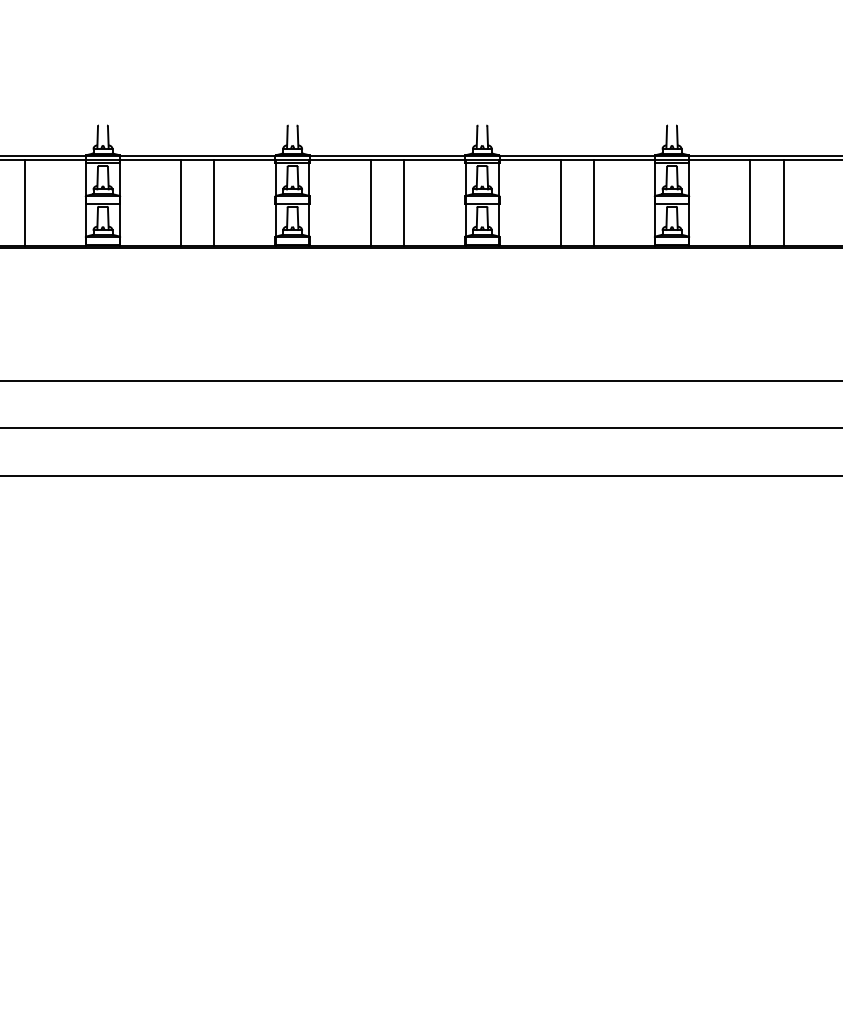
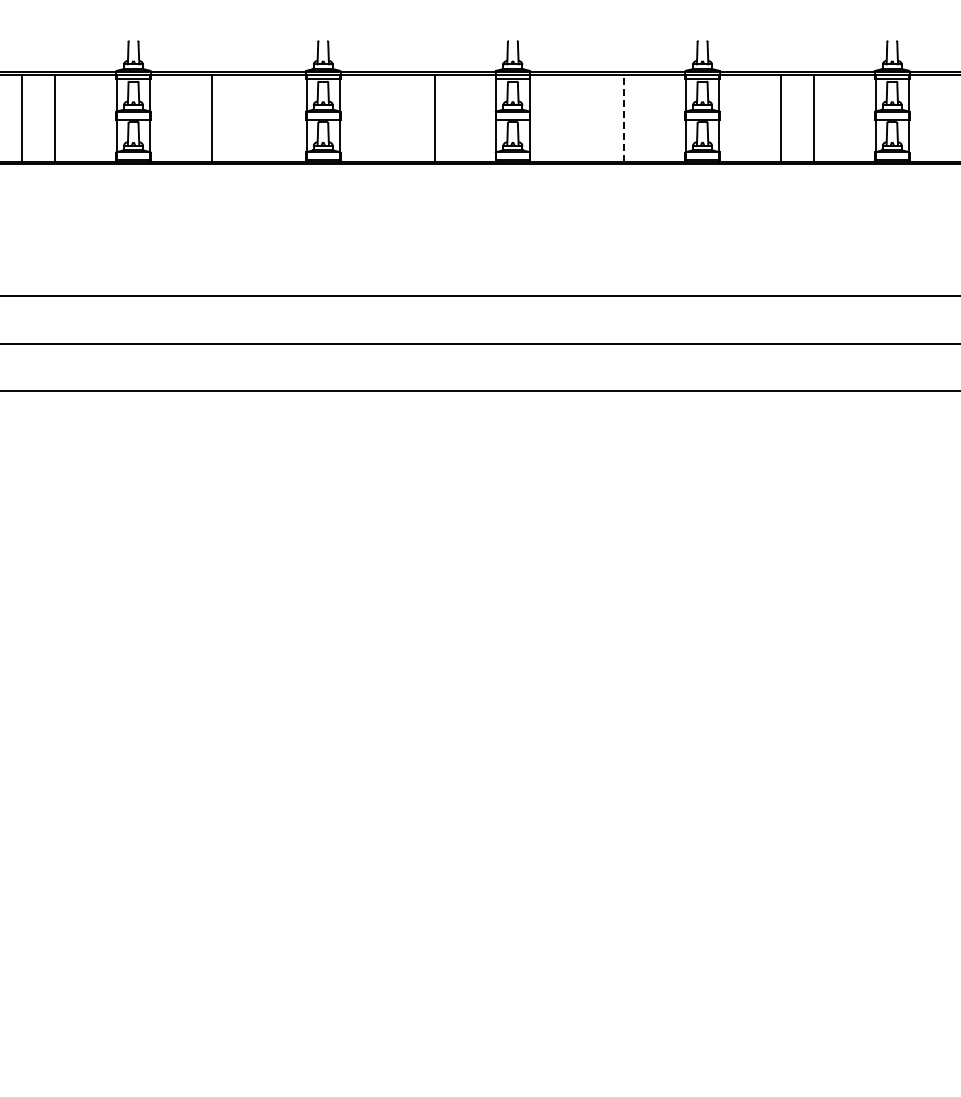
line: (593, 201) -> (624, 117), solid -> dashed
line: (214, 202) -> (245, 118), removed
line: (370, 202) -> (401, 118), removed
line: (560, 202) -> (591, 118), removed

